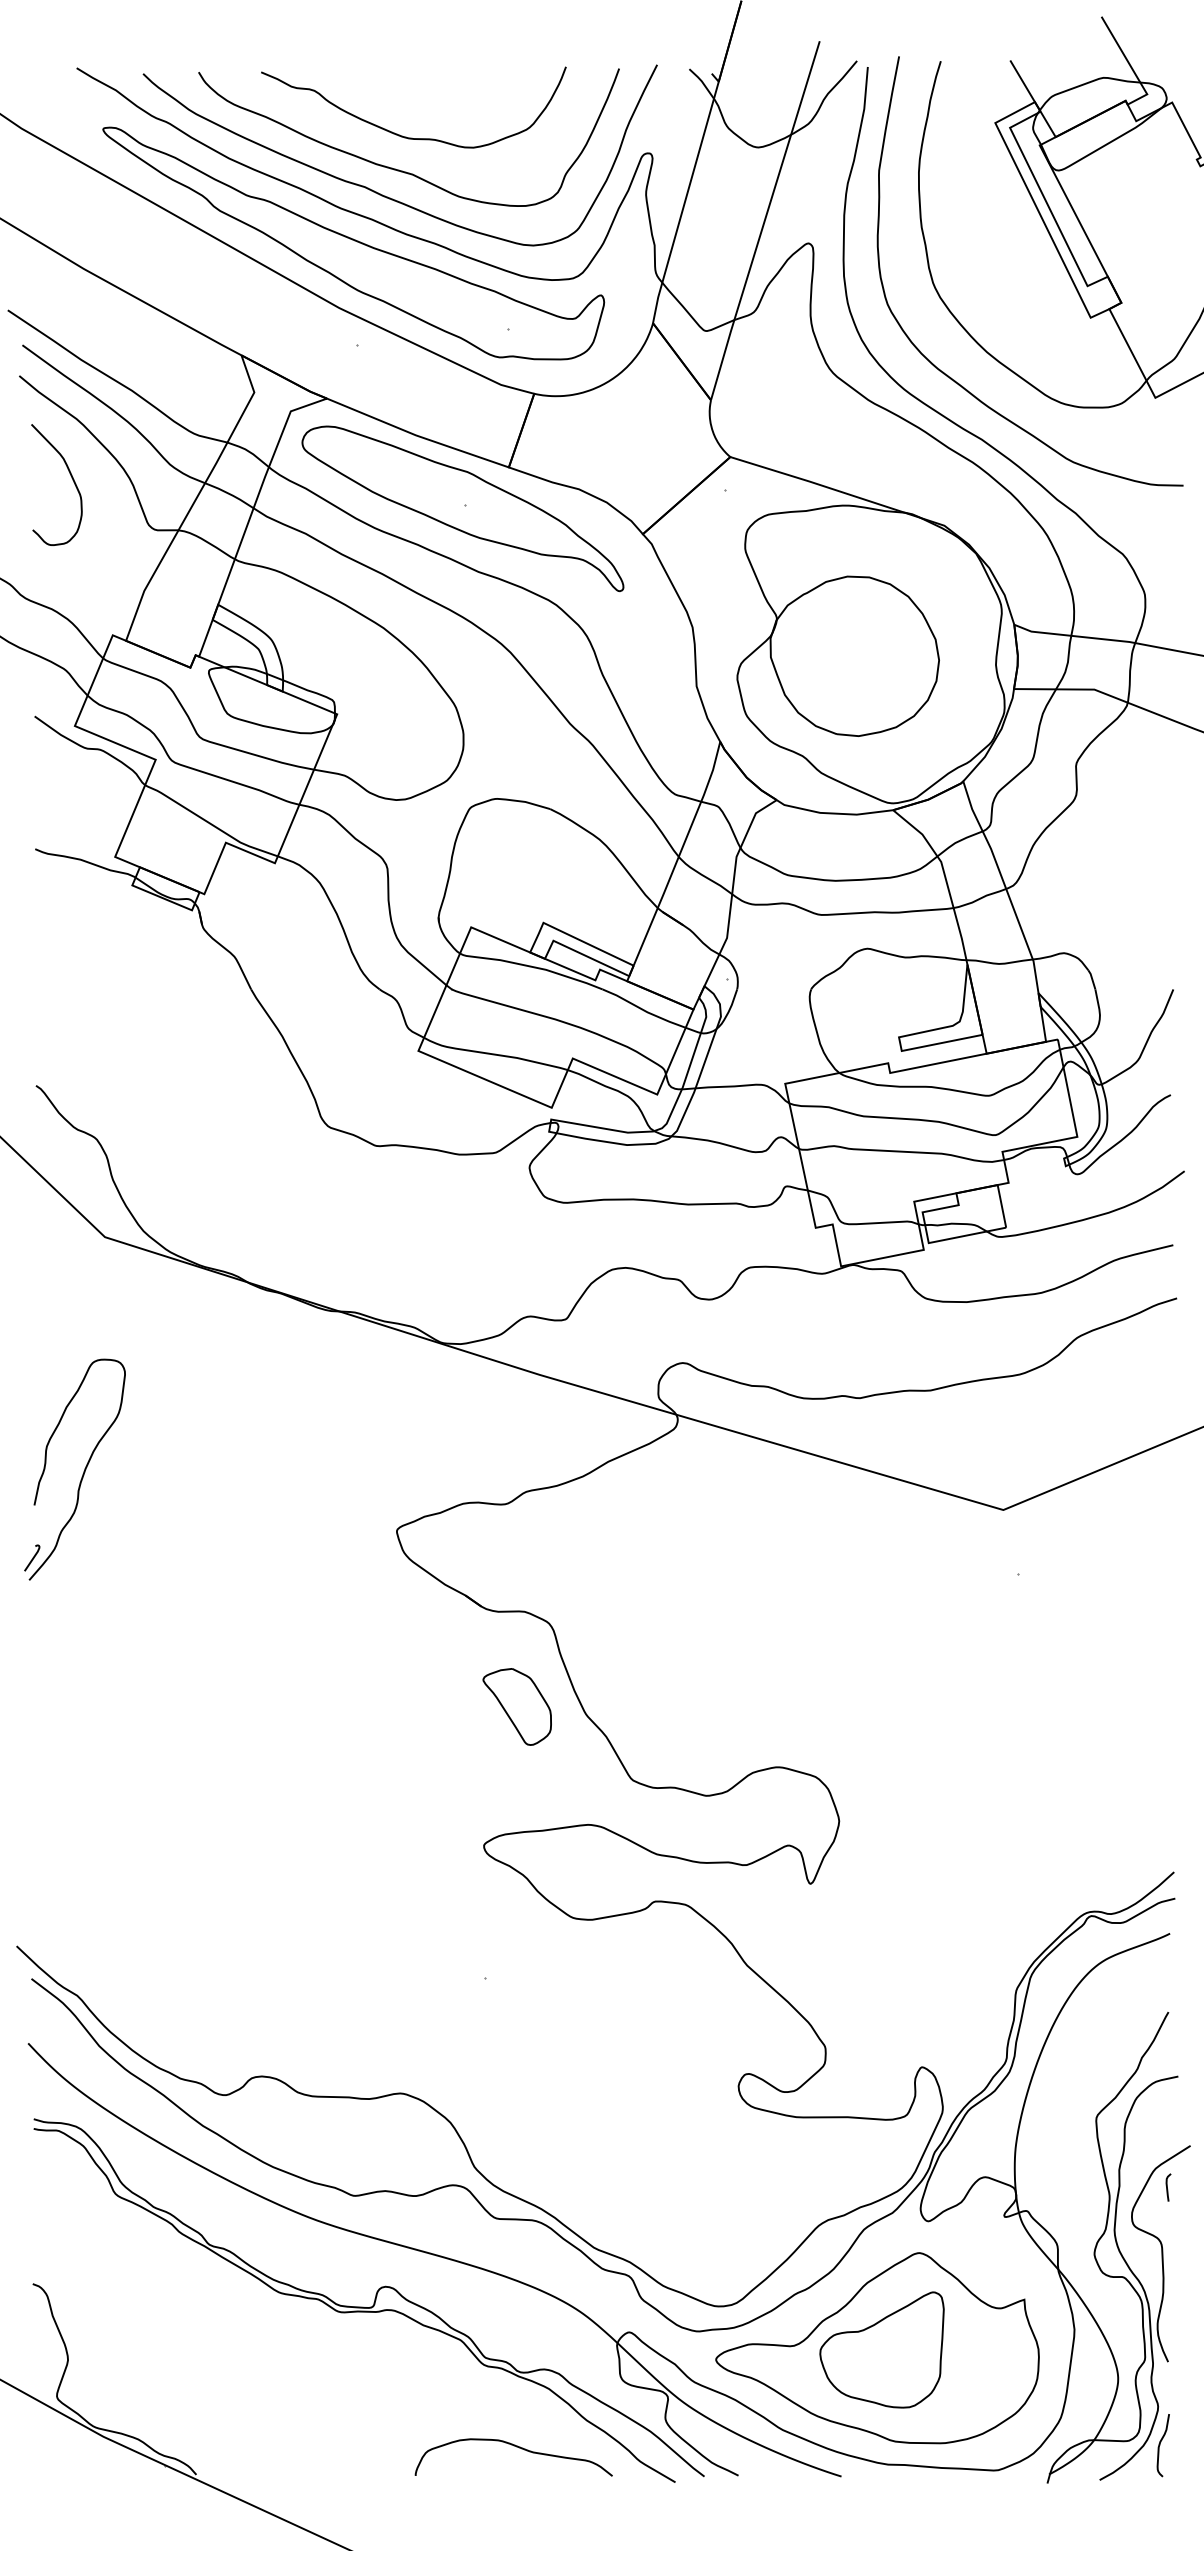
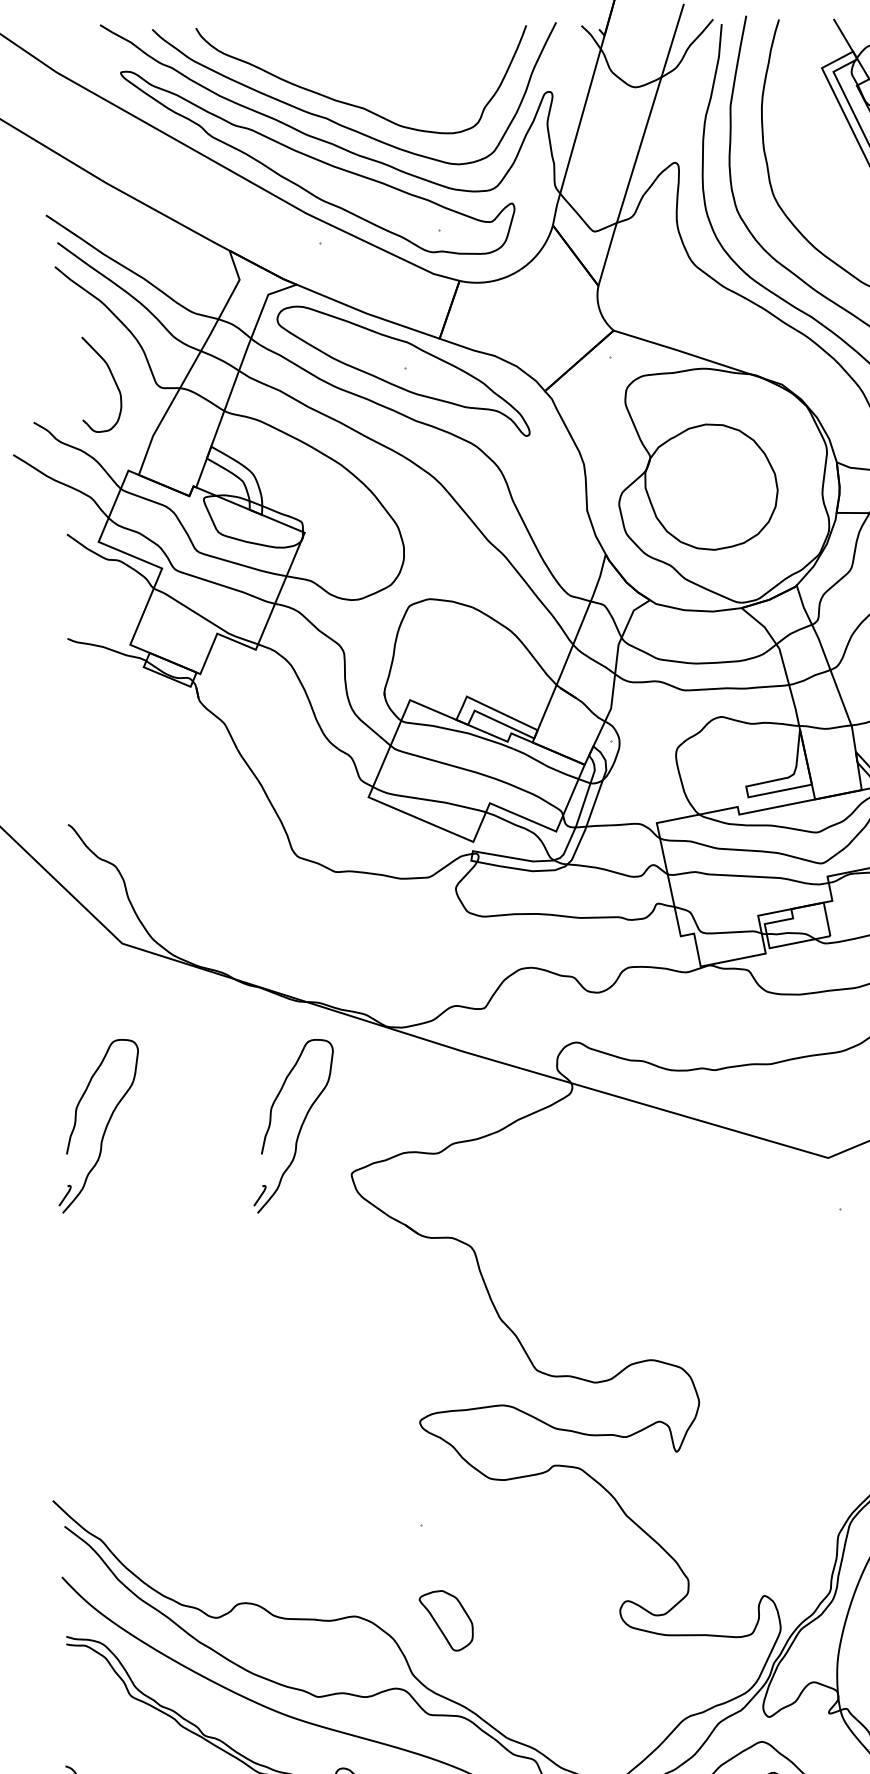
curve: (406, 136) -> (359, 78), removed
curve: (71, 478) -> (113, 379), moved
part: (331, 1471) -> (300, 1127), added
part: (516, 1706) -> (445, 1620), moved

